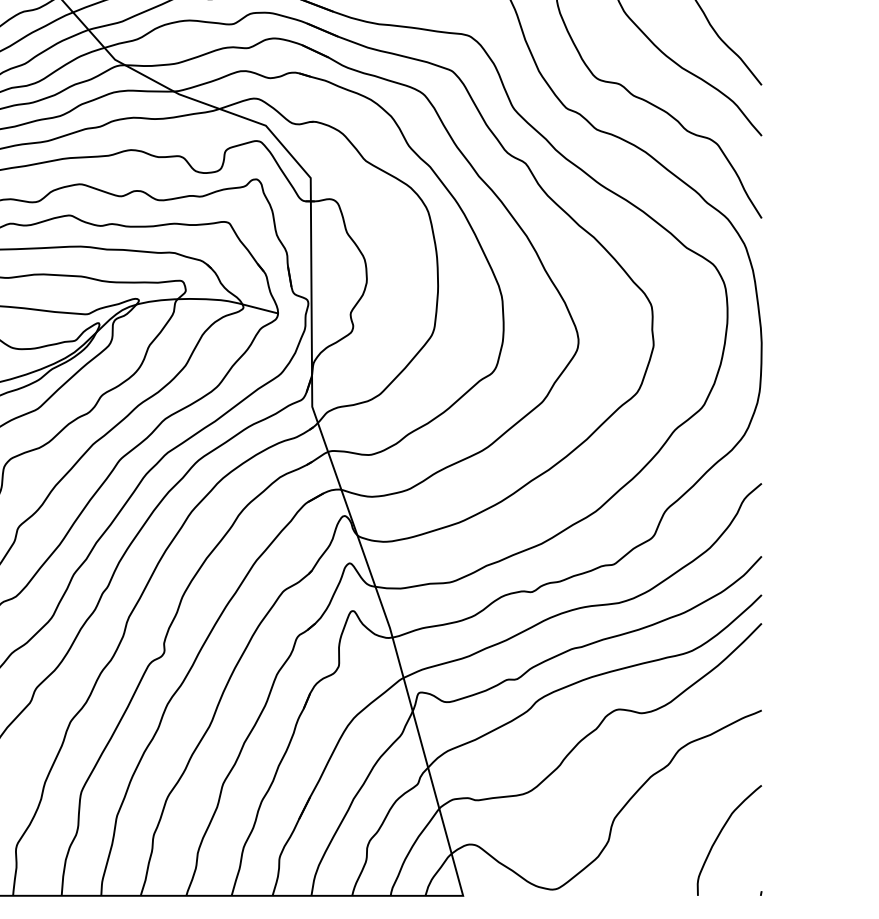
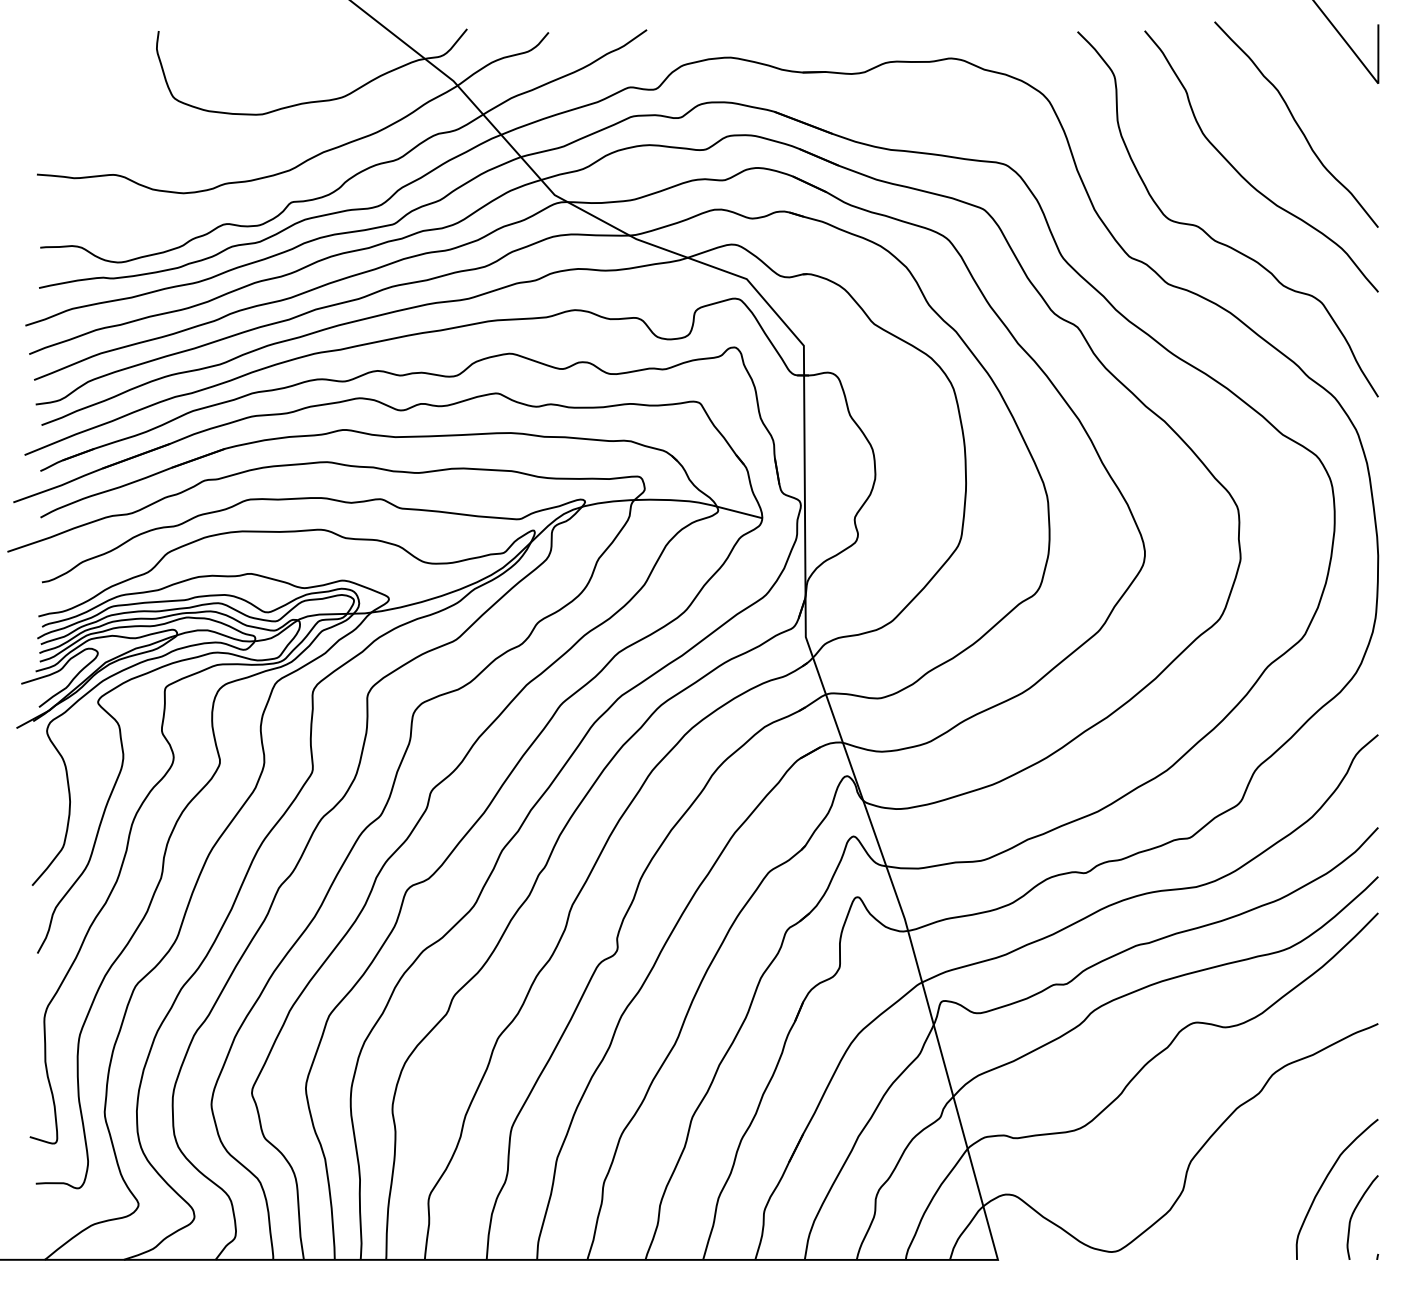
curve: (743, 858) -> (1354, 1212), added

